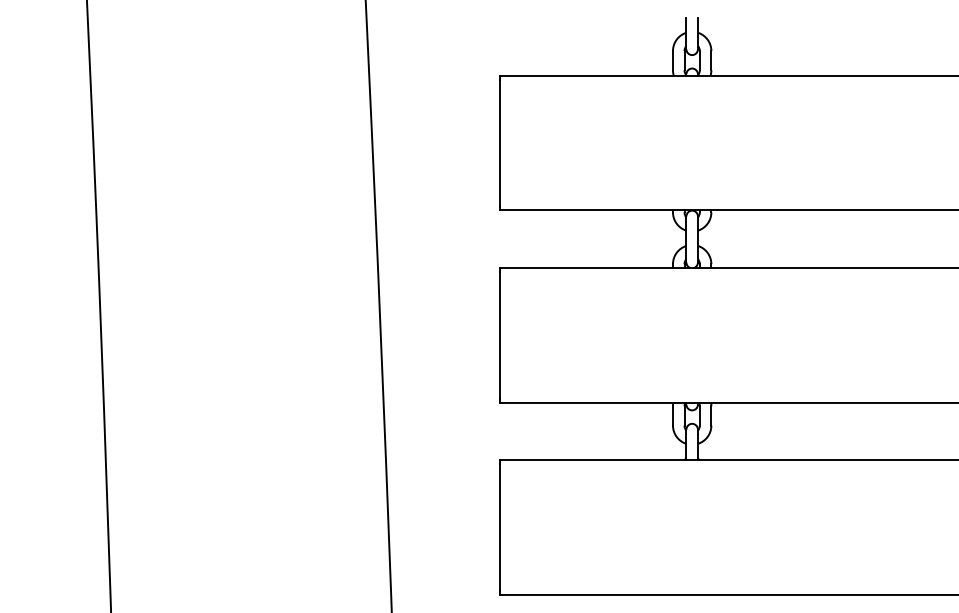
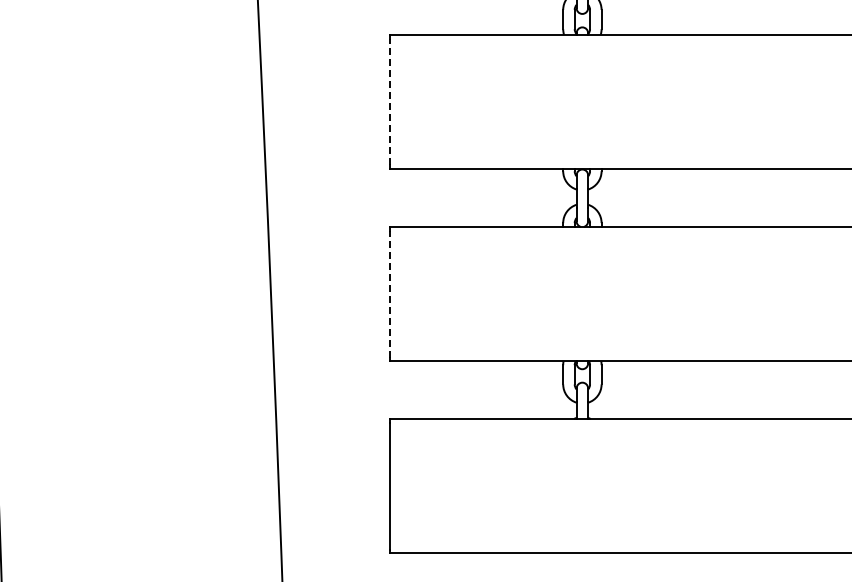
line: (500, 142) -> (390, 101), solid -> dashed
line: (500, 334) -> (390, 293), solid -> dashed

